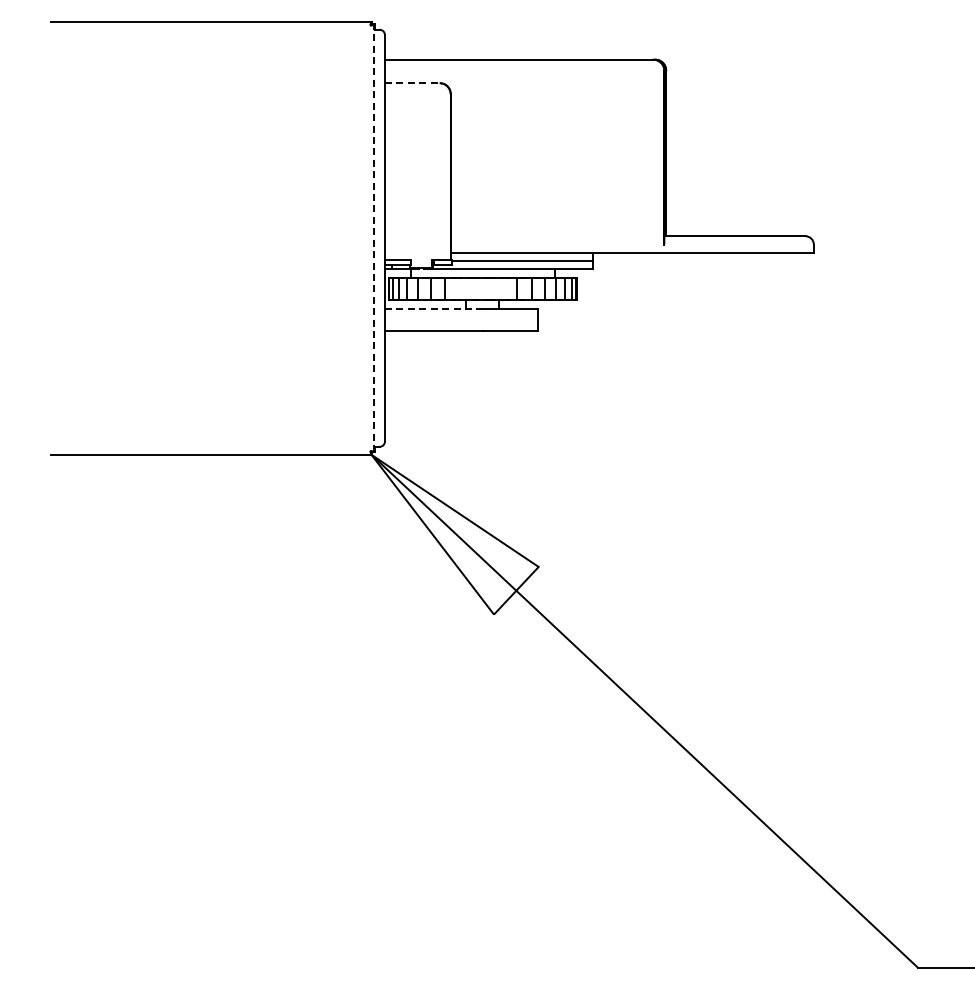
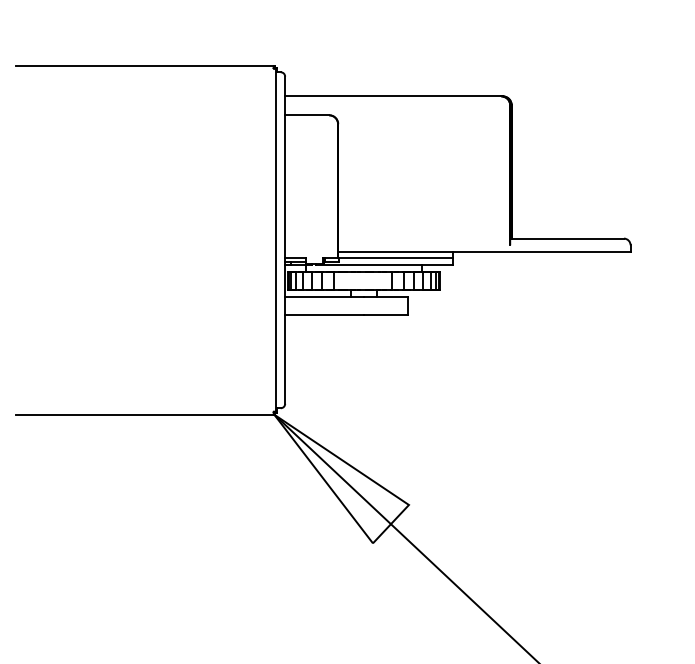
line: (412, 83) -> (307, 115), dashed -> solid
line: (374, 238) -> (276, 240), dashed -> solid
line: (433, 309) -> (324, 297), dashed -> solid

